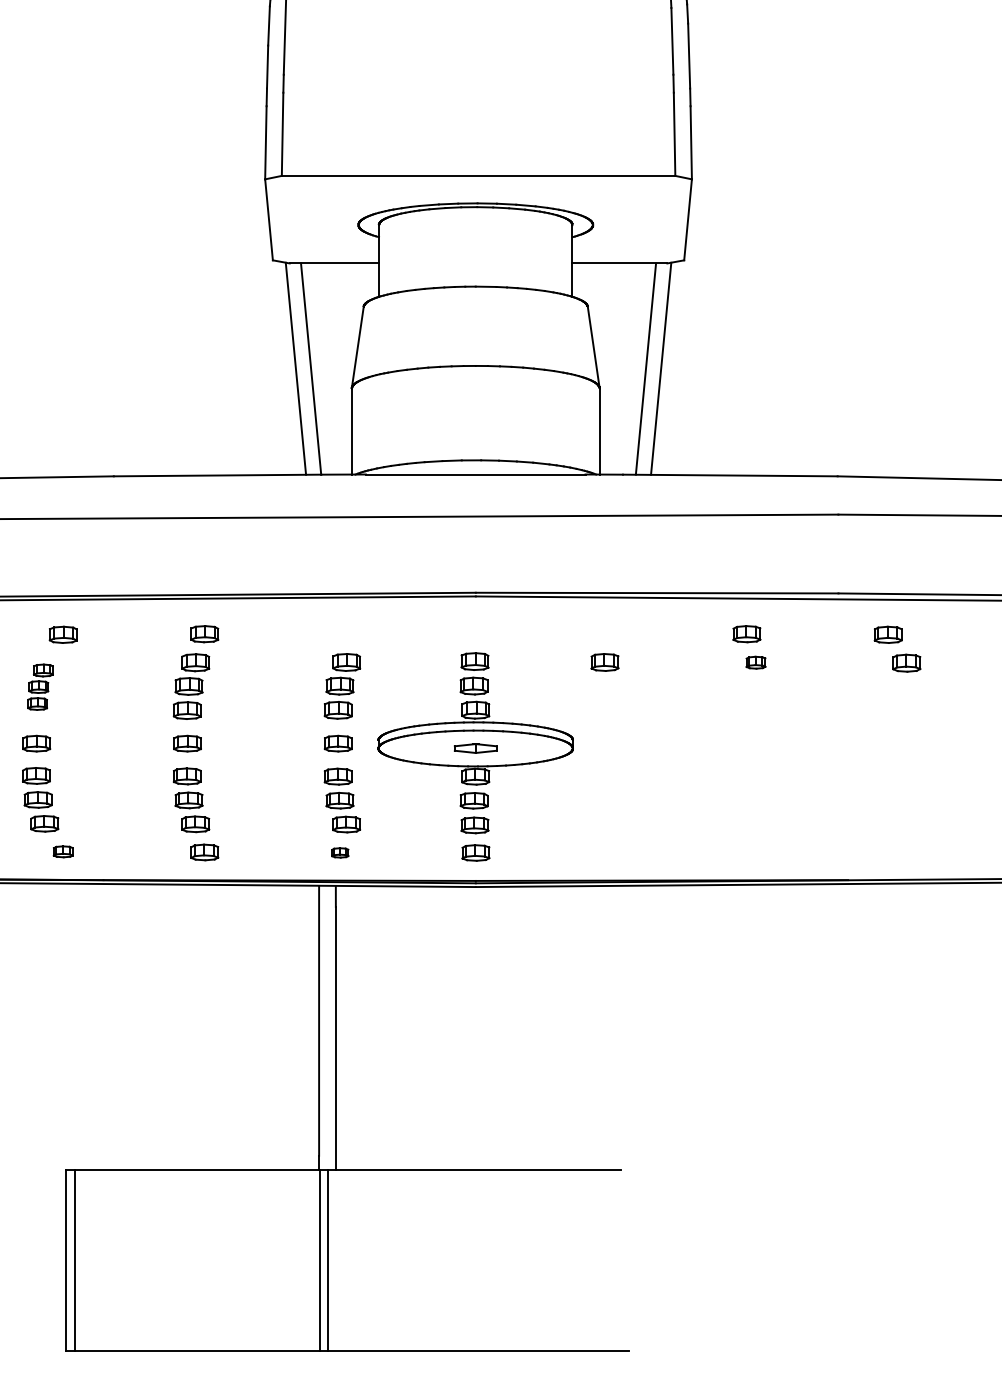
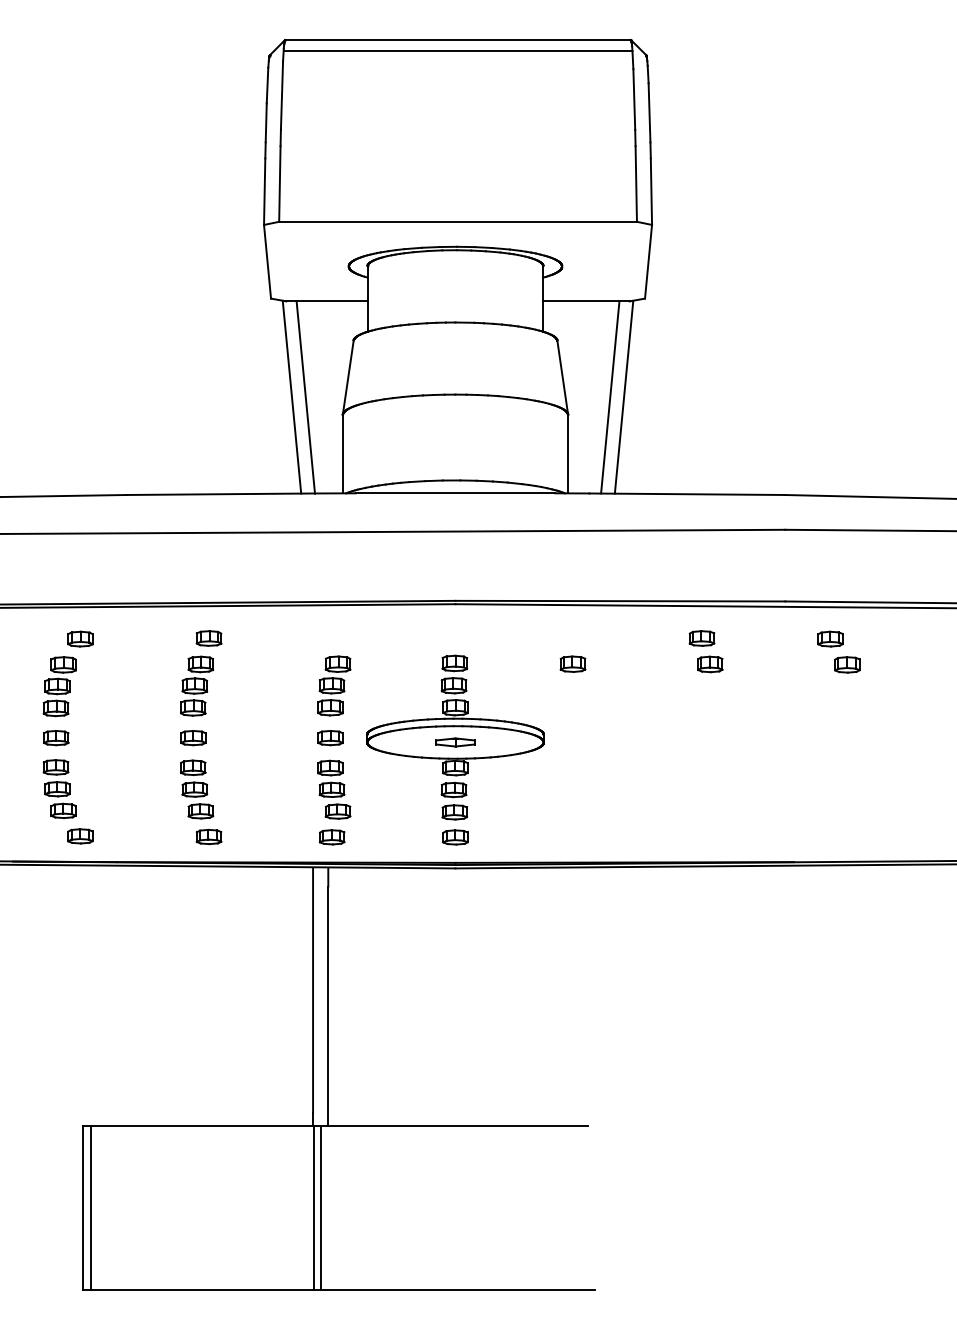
part: (756, 662) -> (710, 664), size x1.43
part: (40, 686) -> (59, 686), size x1.43
part: (63, 851) -> (80, 836), size x1.43
part: (340, 853) -> (332, 837), size x1.67

